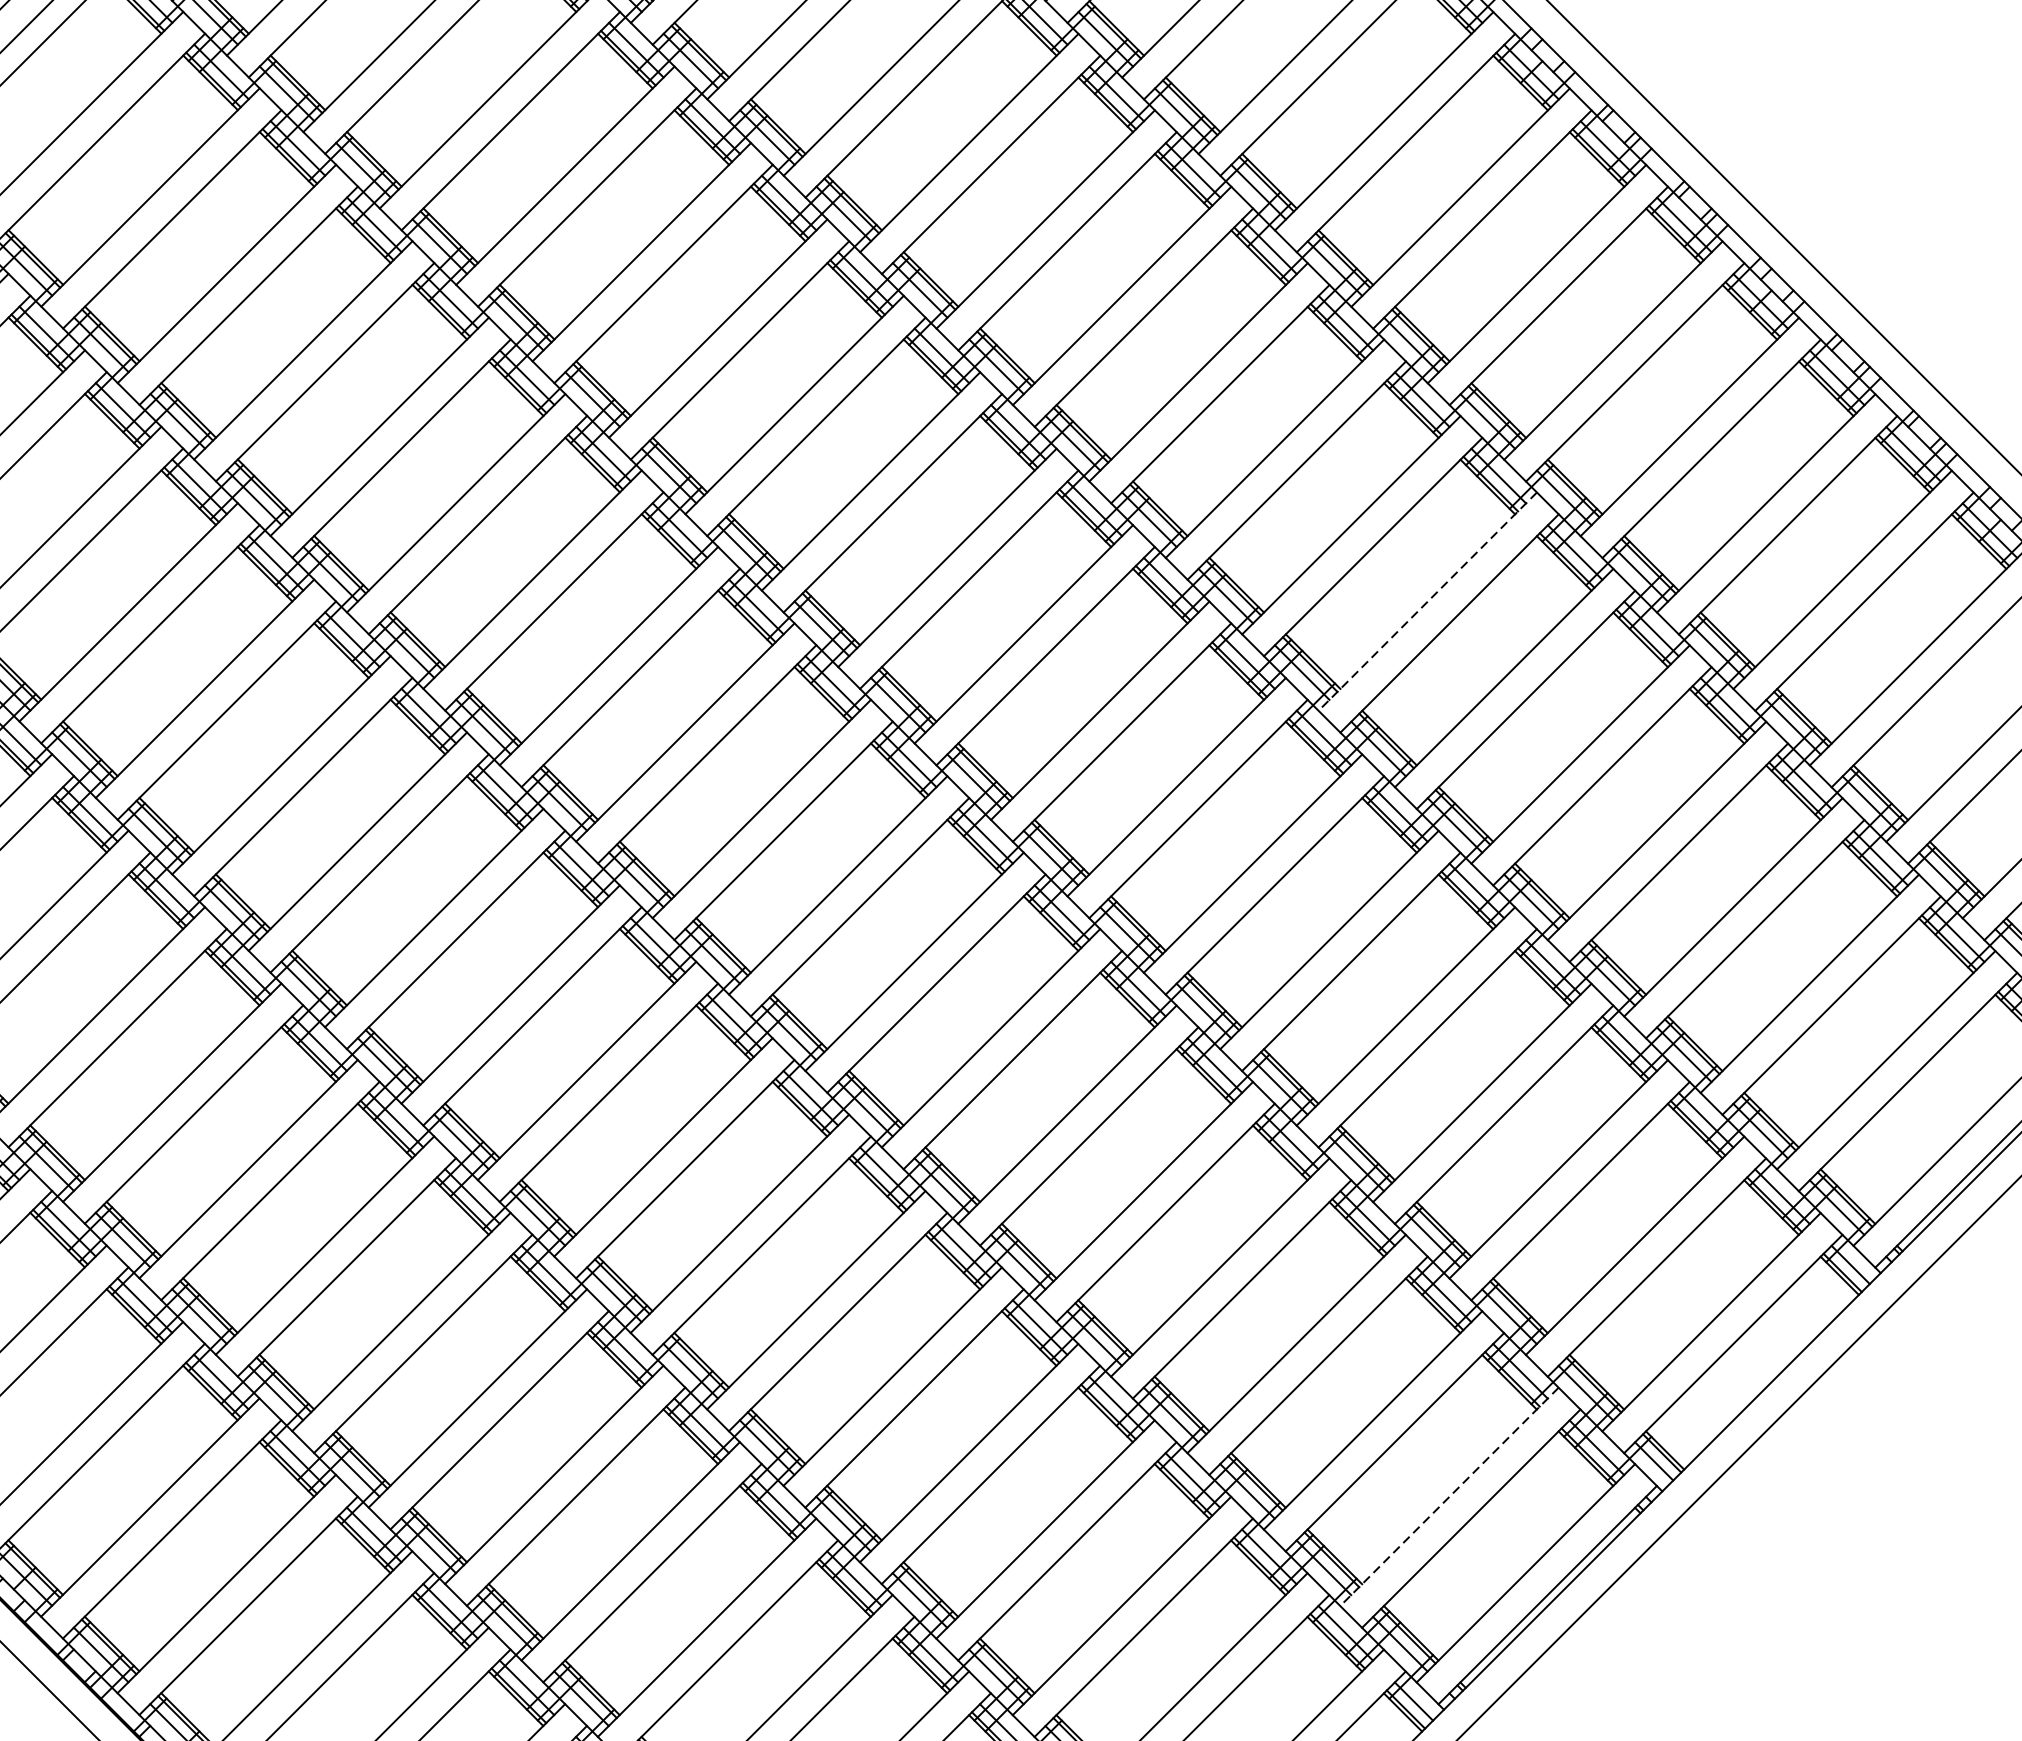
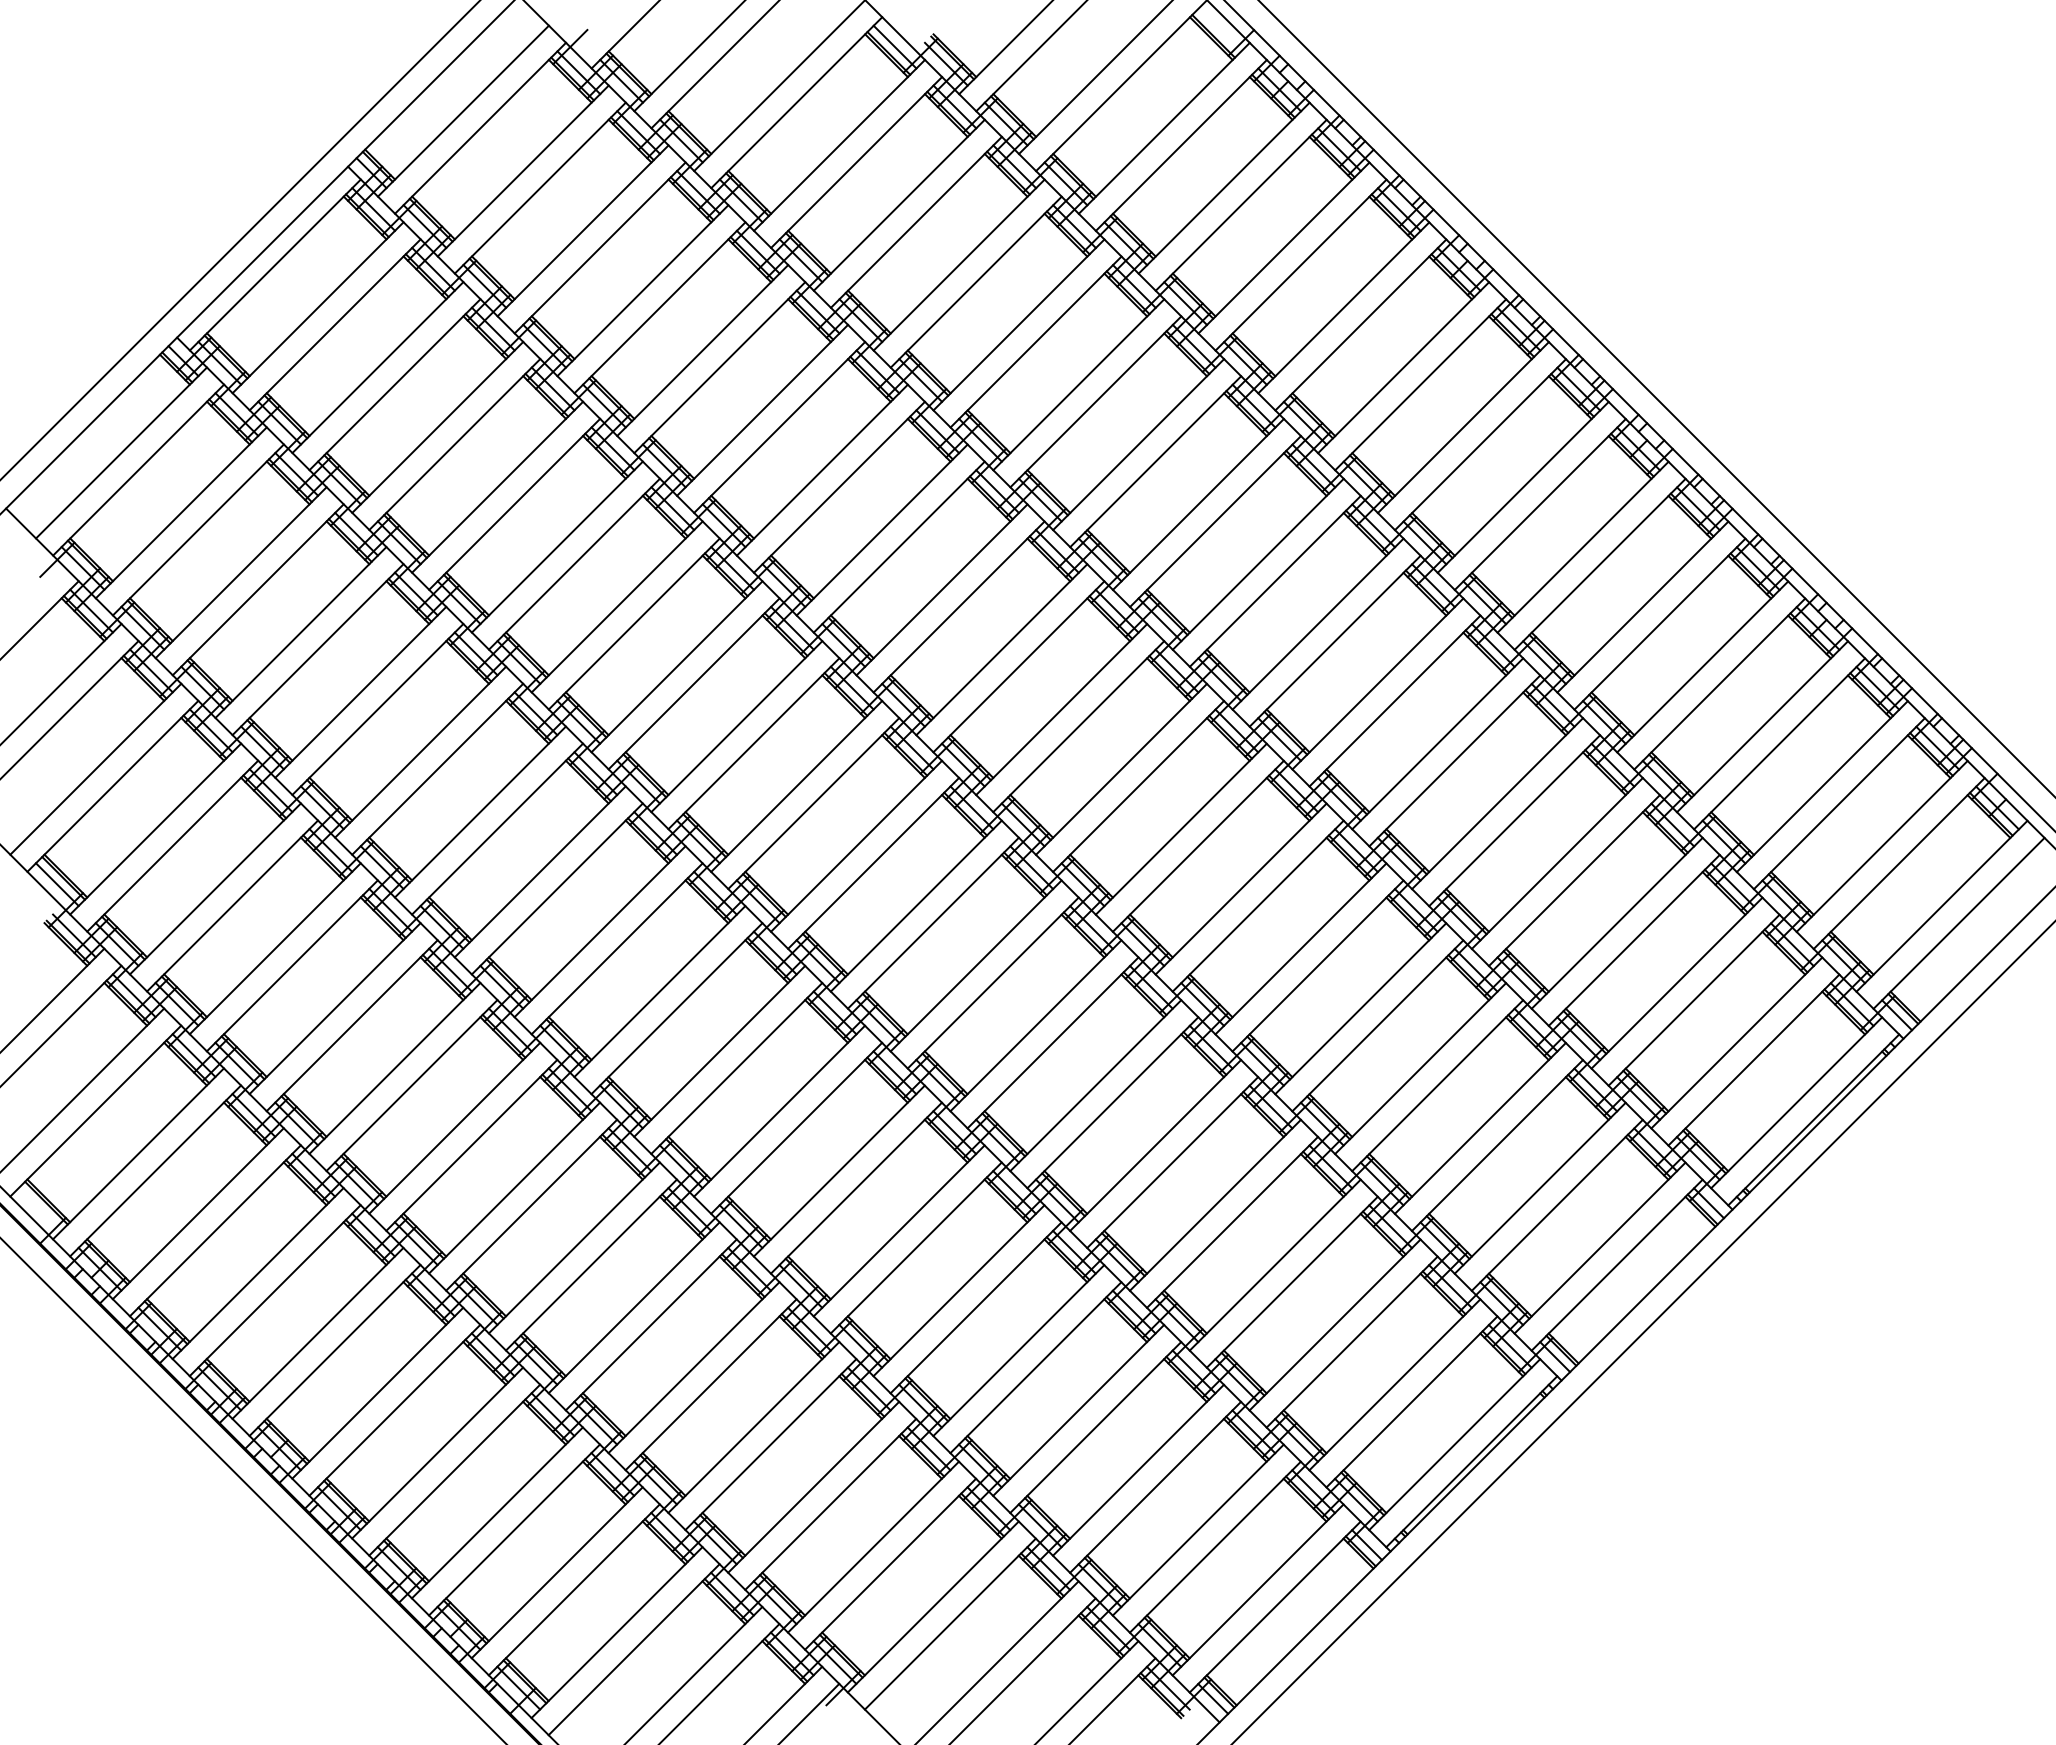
line: (1427, 601) -> (1377, 683), dashed -> solid
line: (1448, 1496) -> (1394, 1384), dashed -> solid

